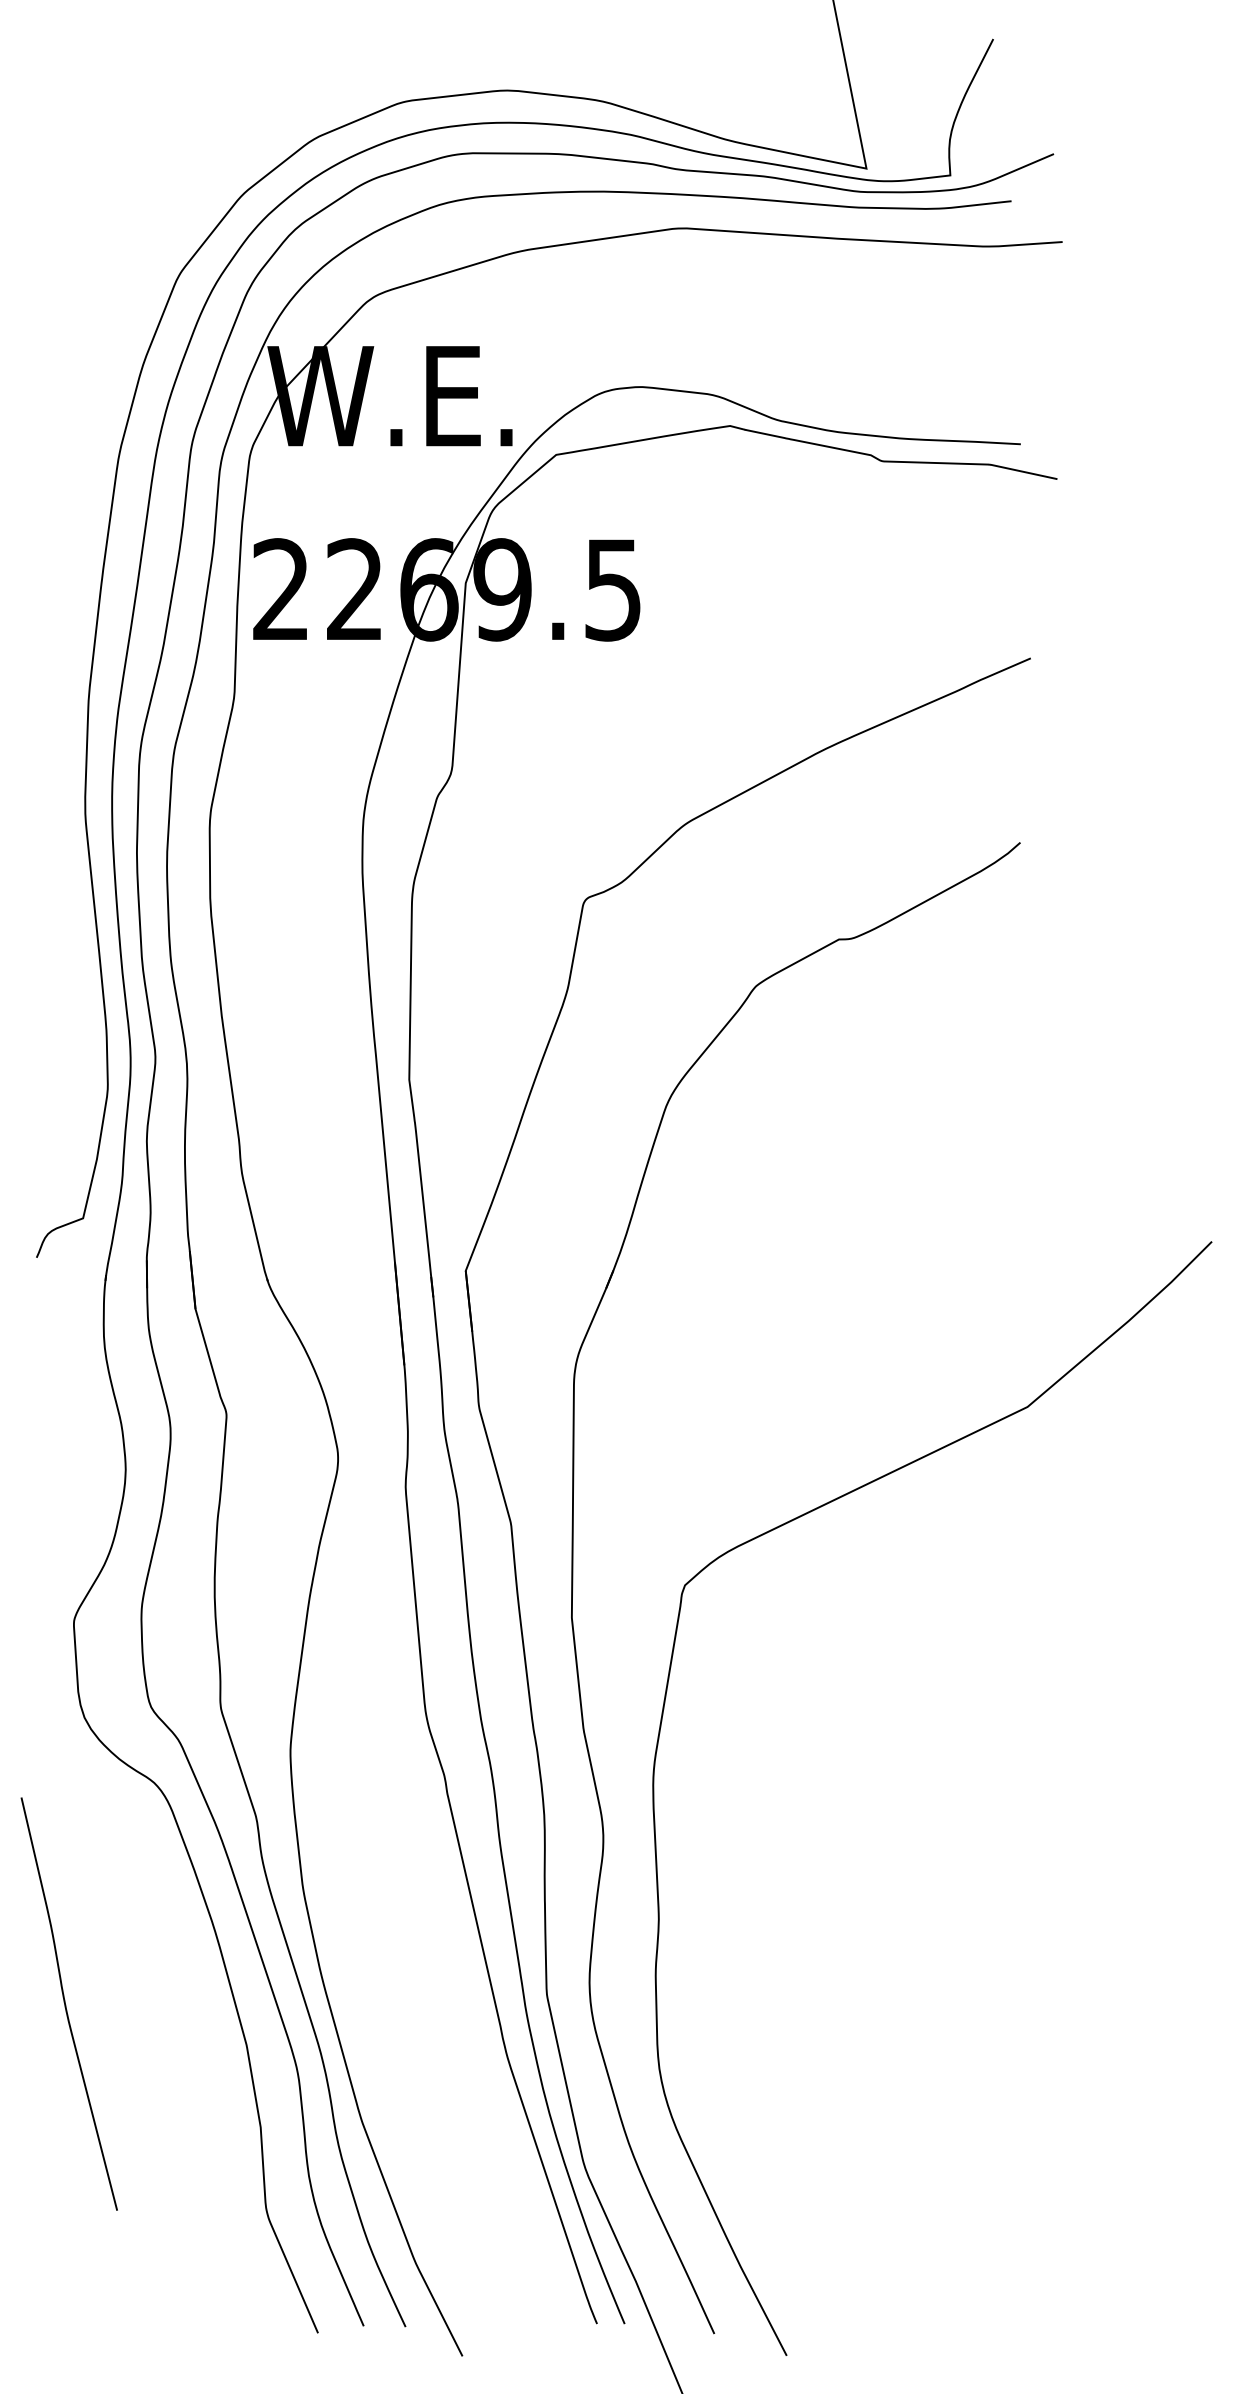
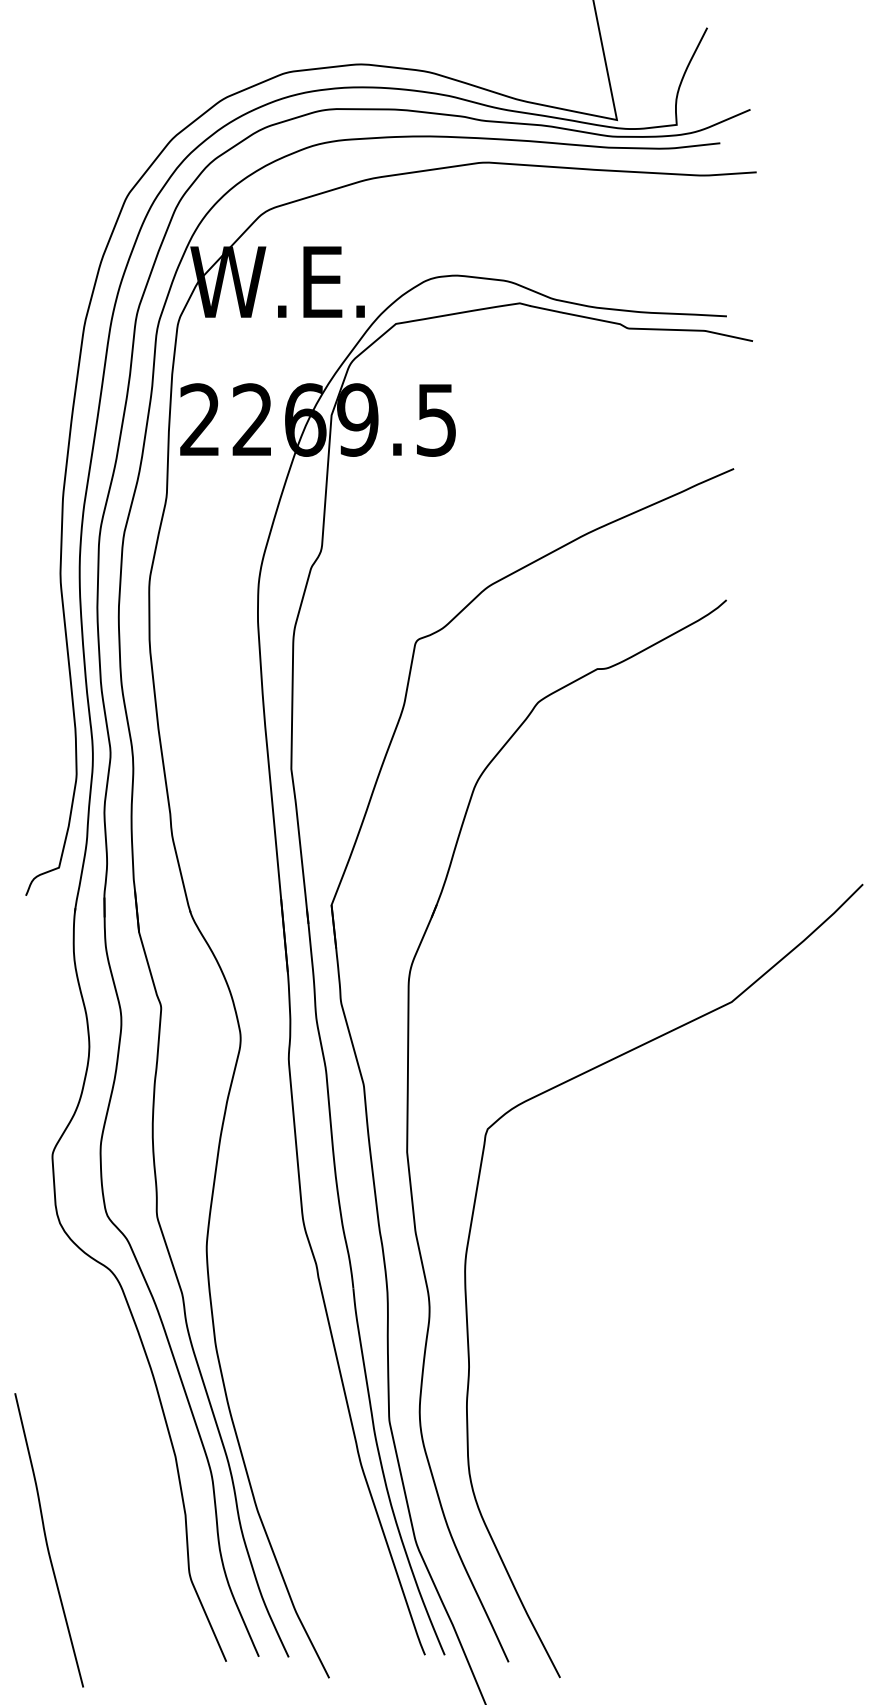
curve: (66, 2004) -> (47, 1540), moved

